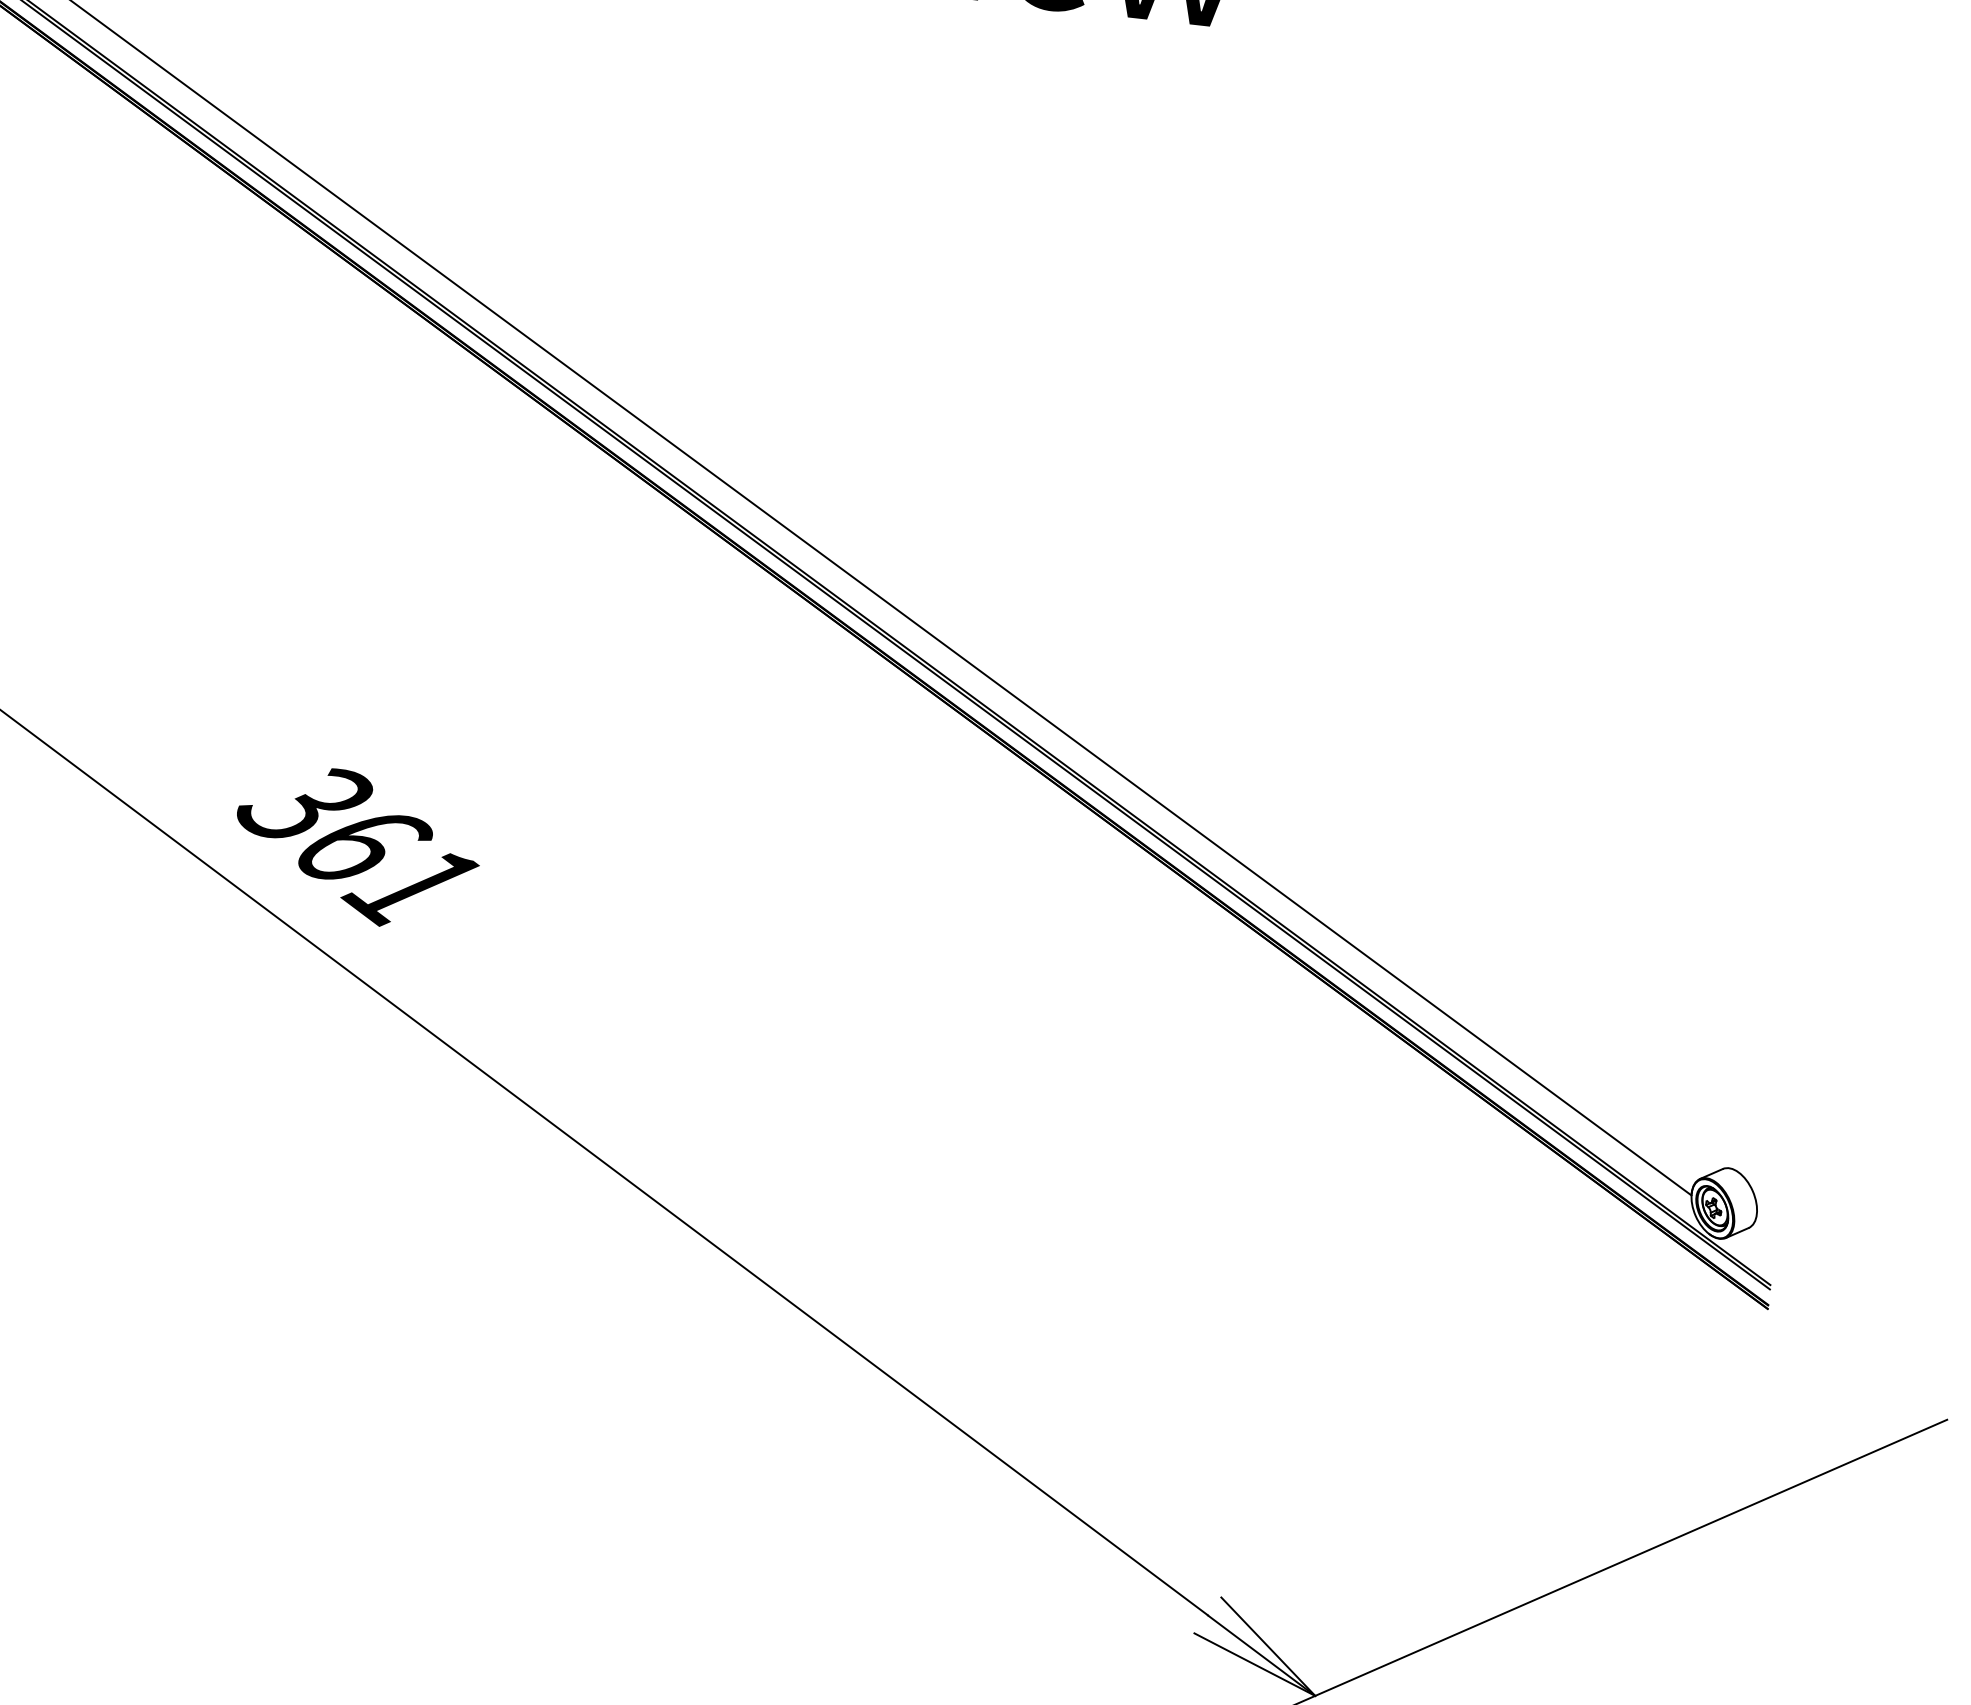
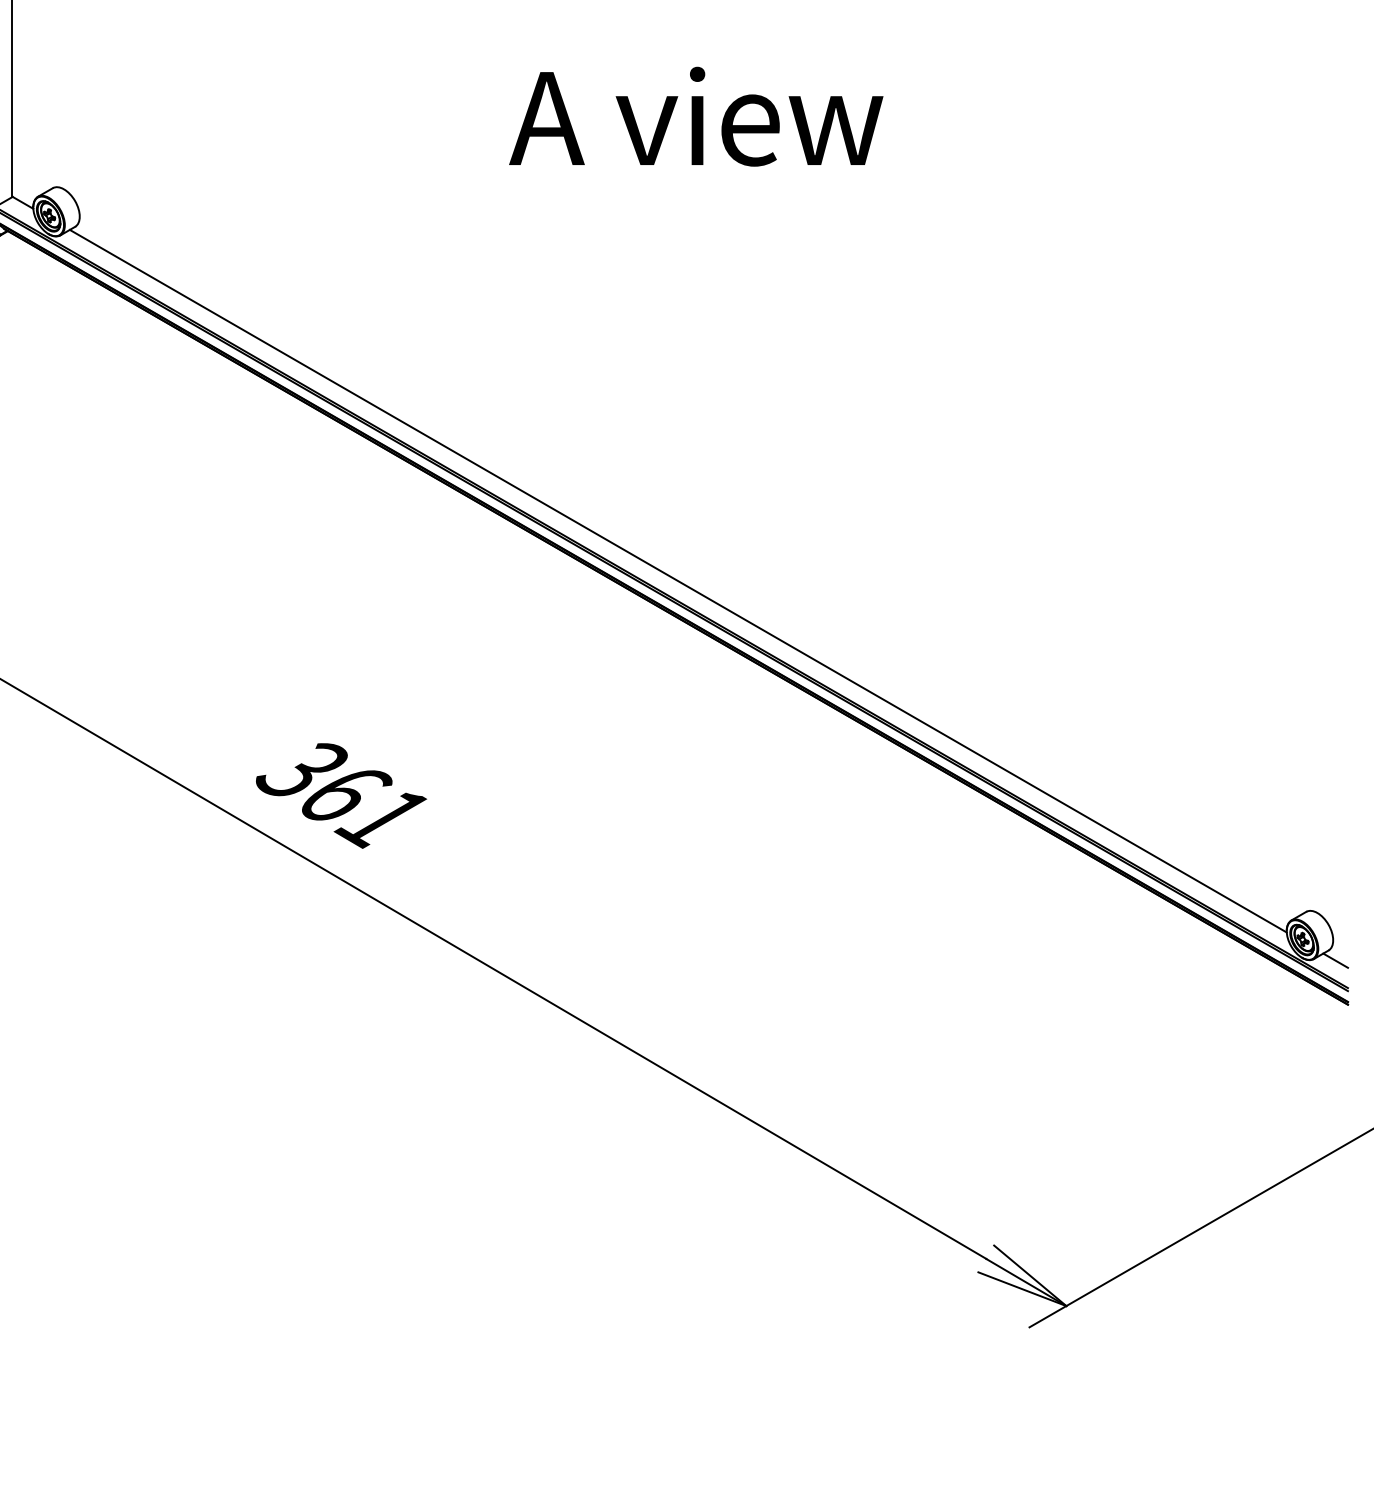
line: (1756, 1243) -> (1335, 960), added

